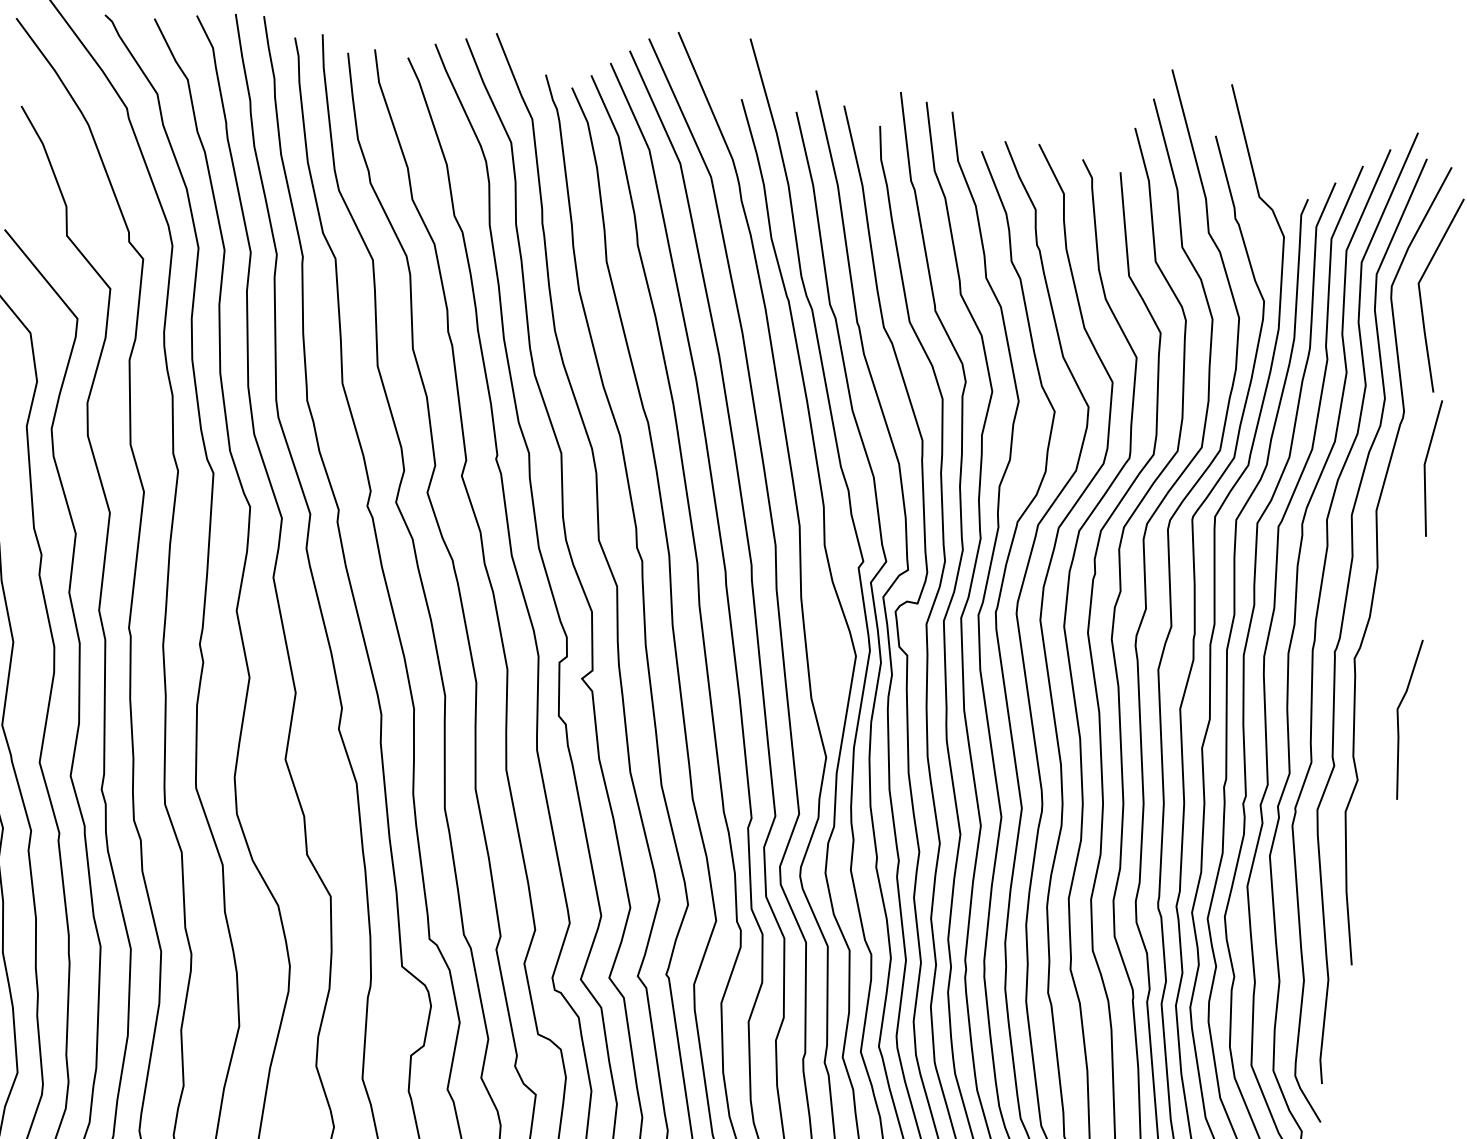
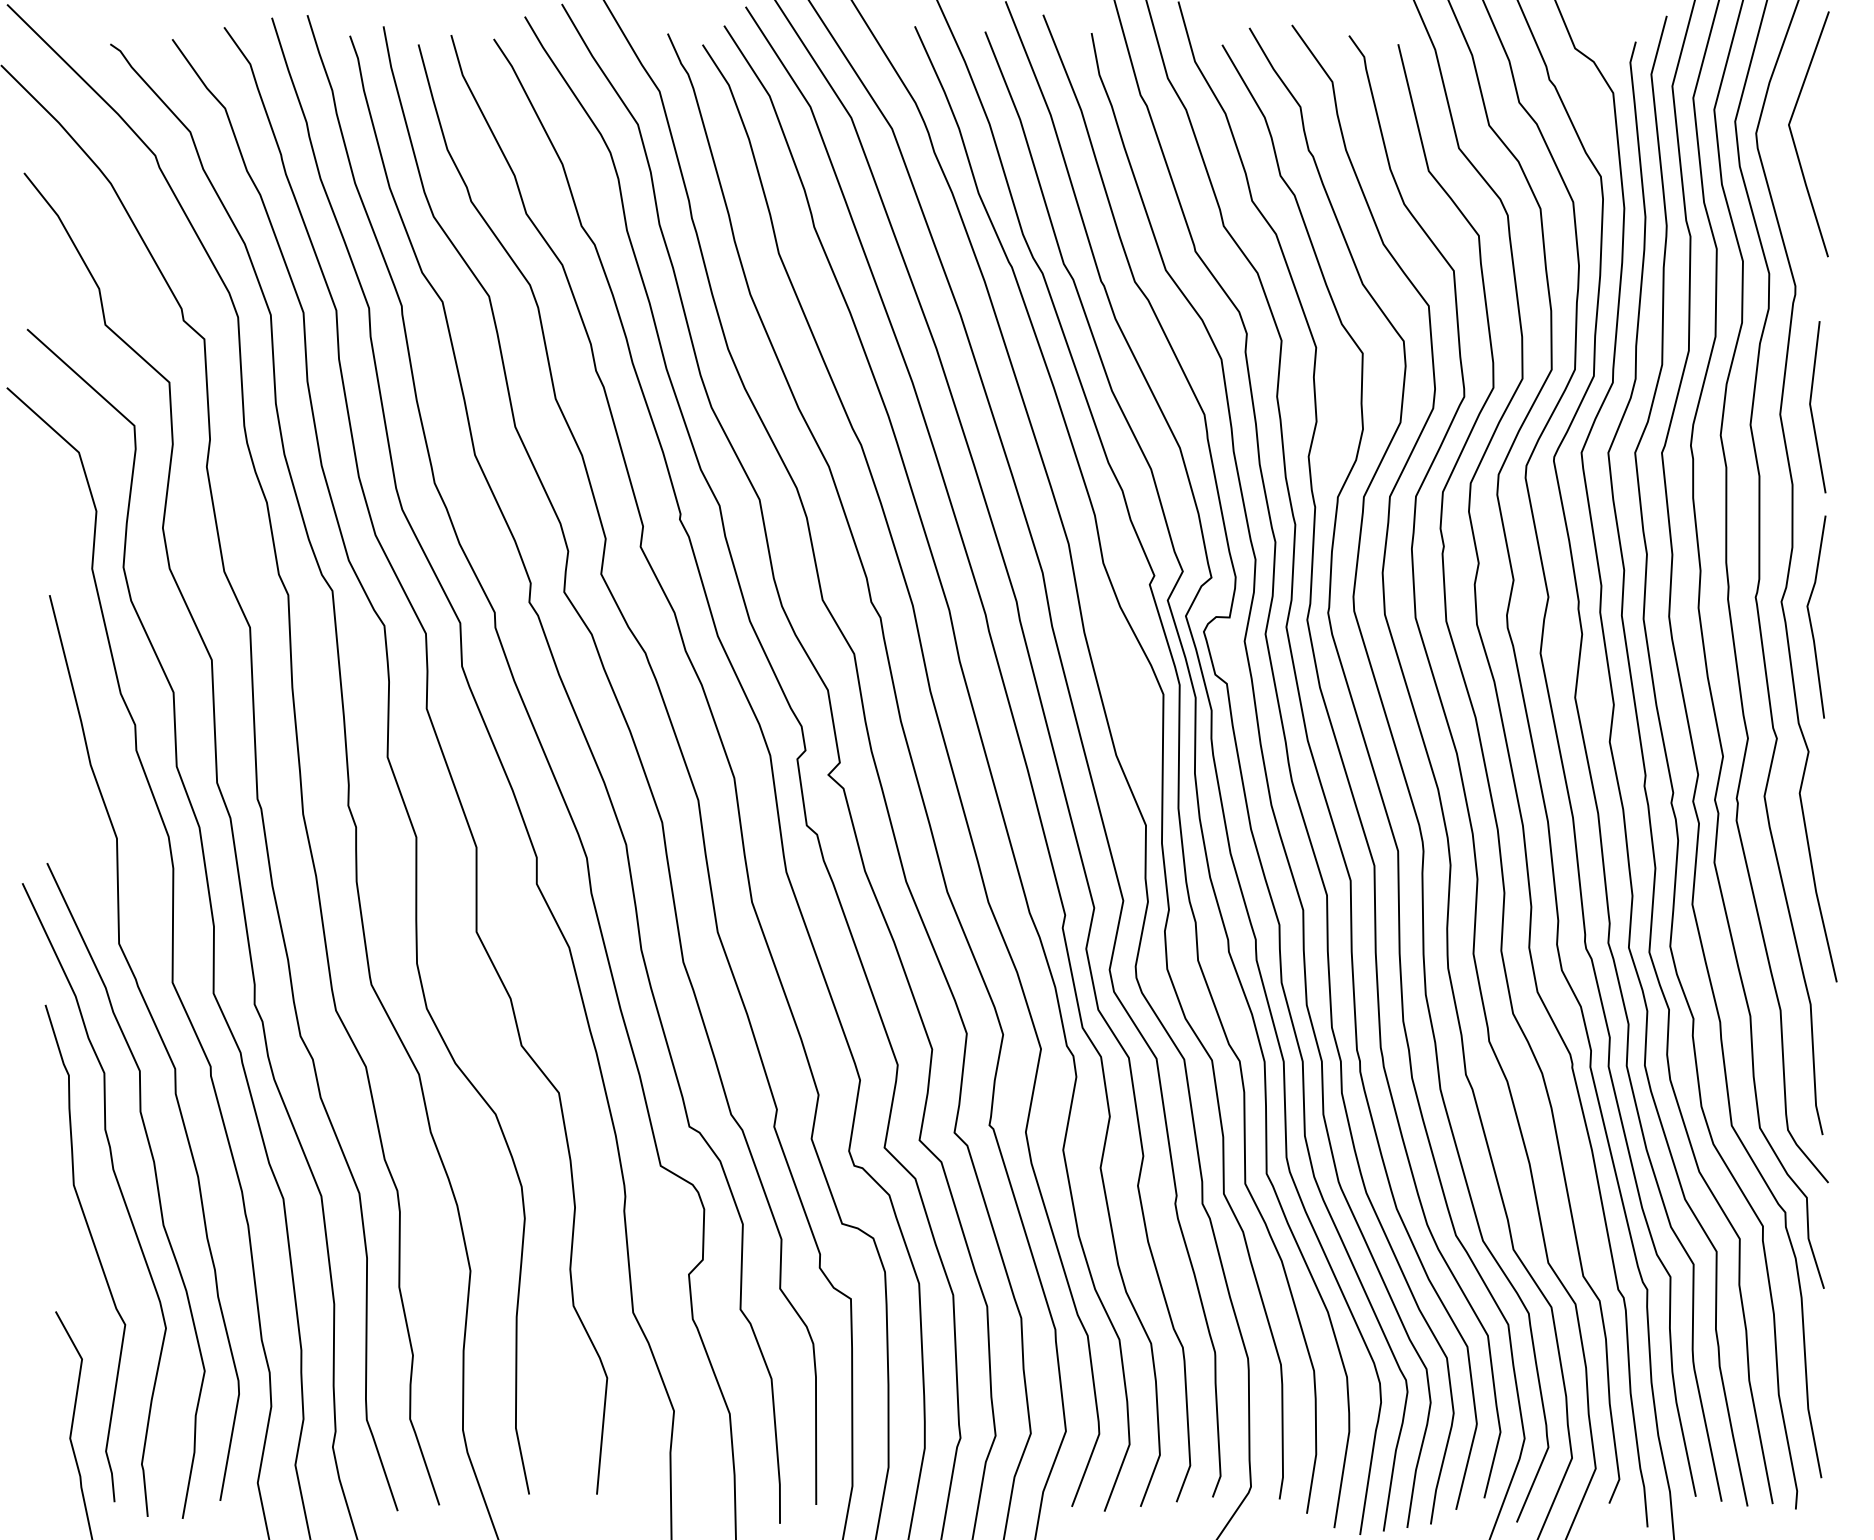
line: (1425, 469) -> (1812, 410), moved
line: (1398, 717) -> (1810, 616), moved

